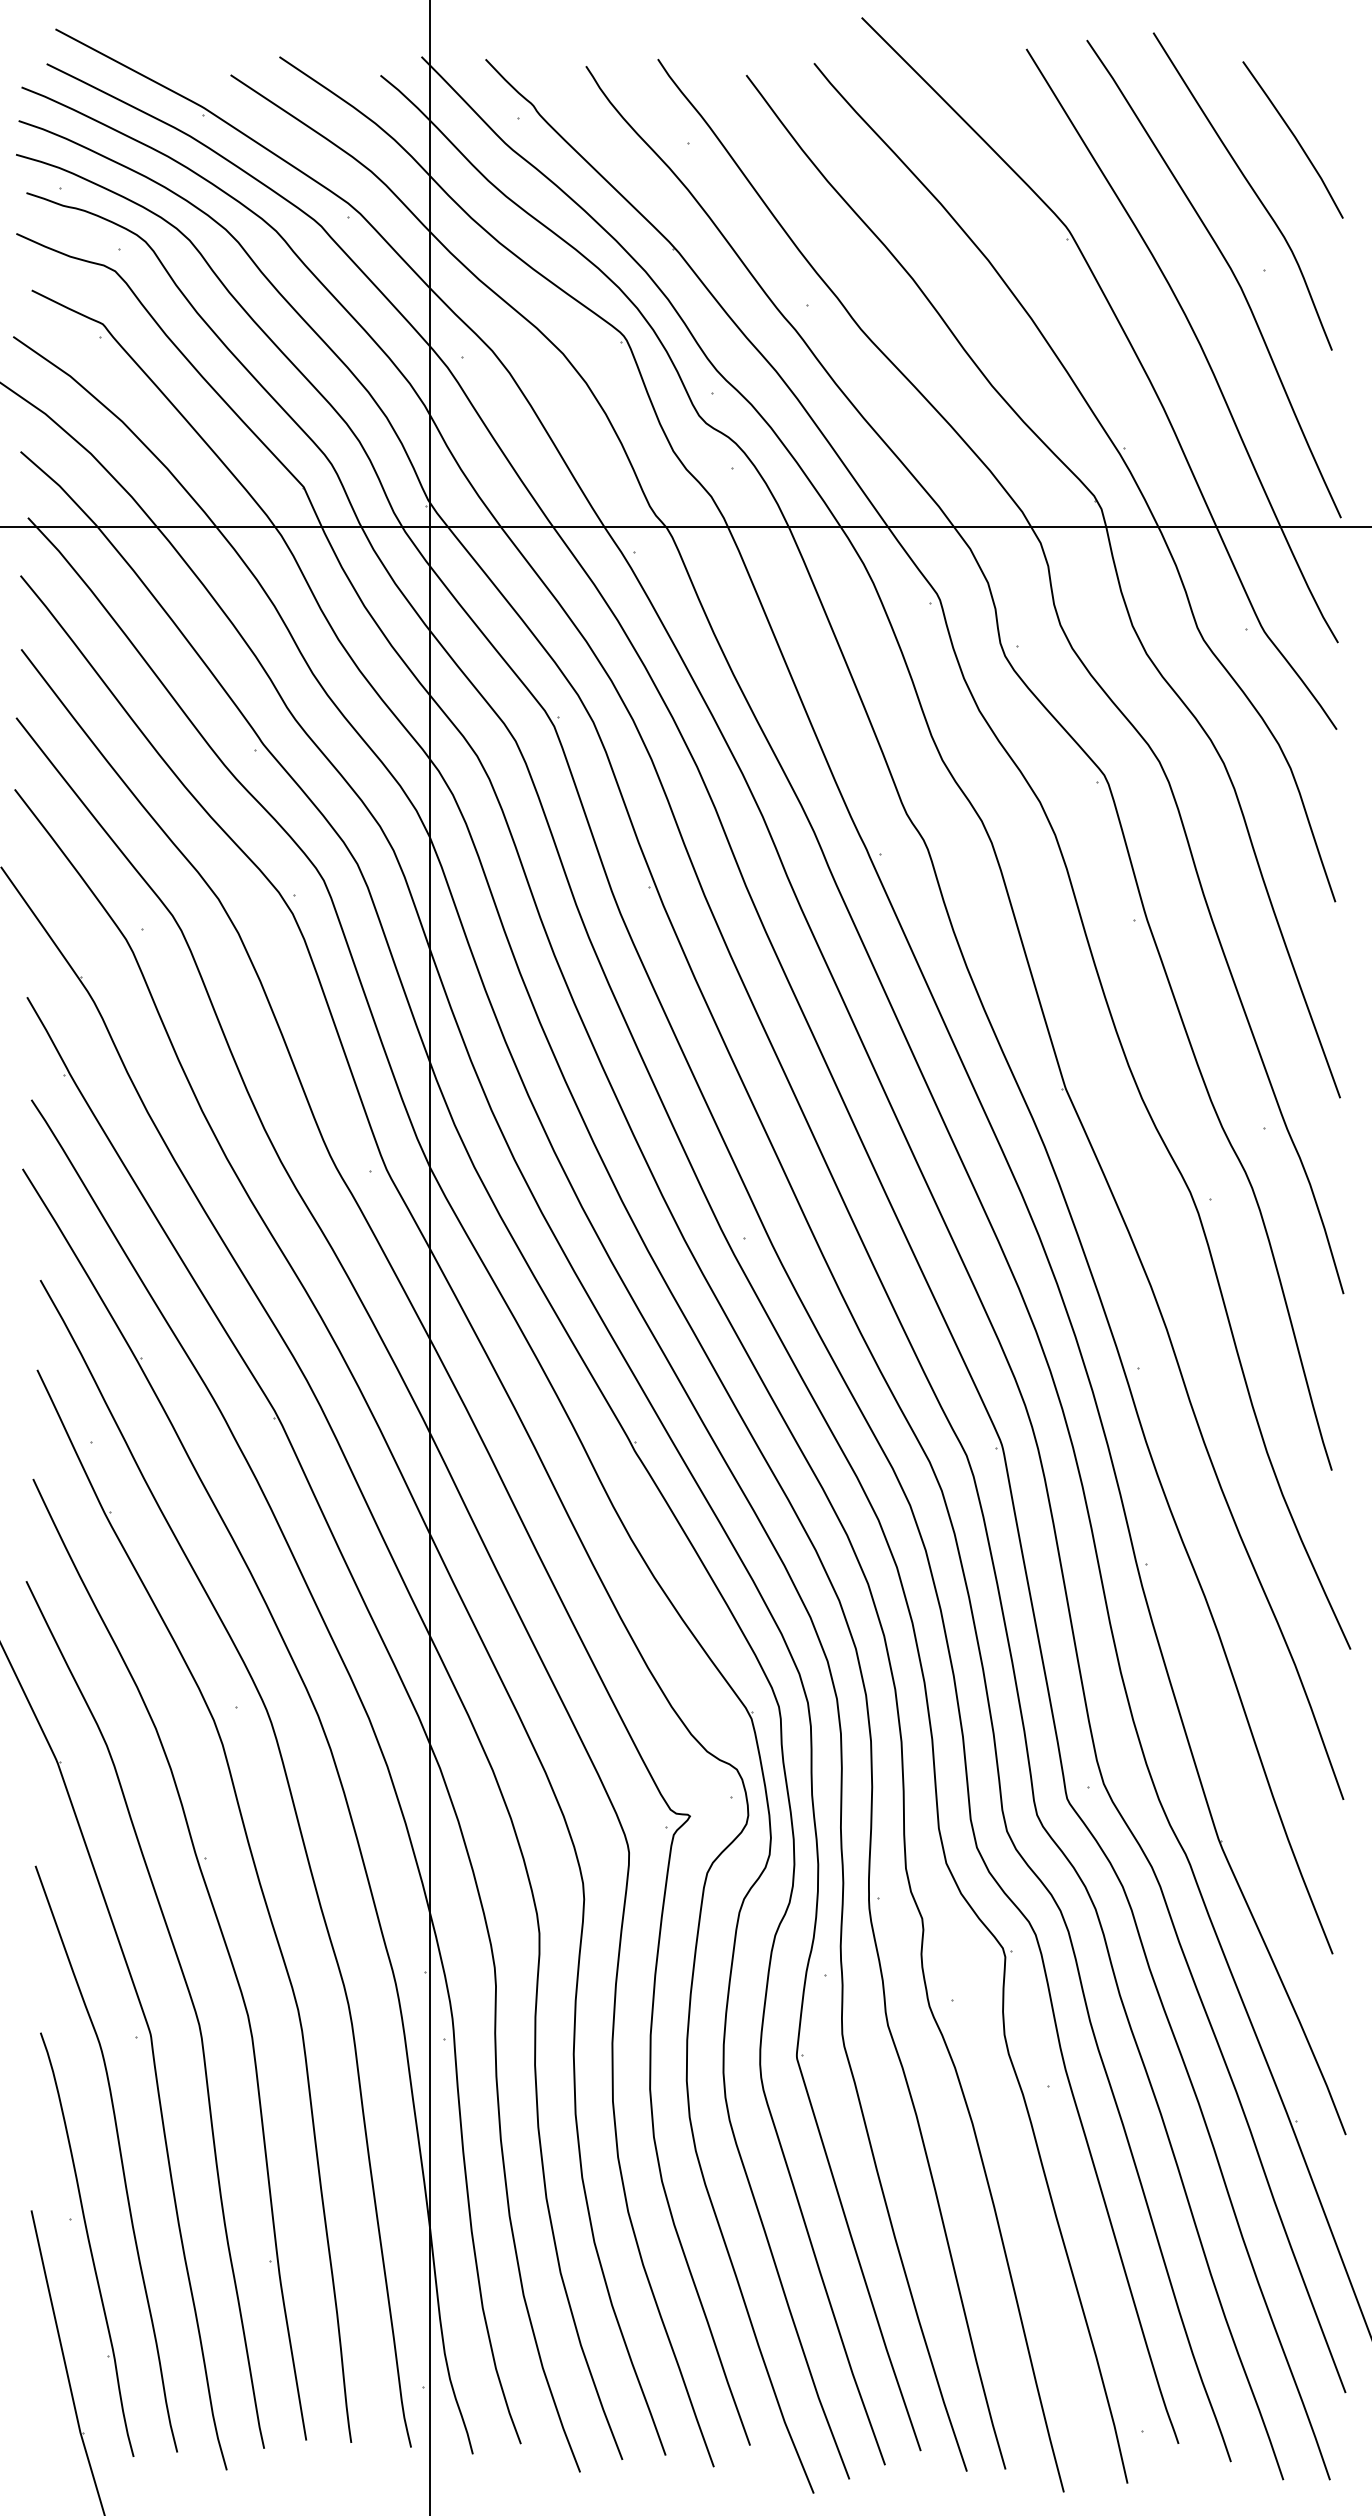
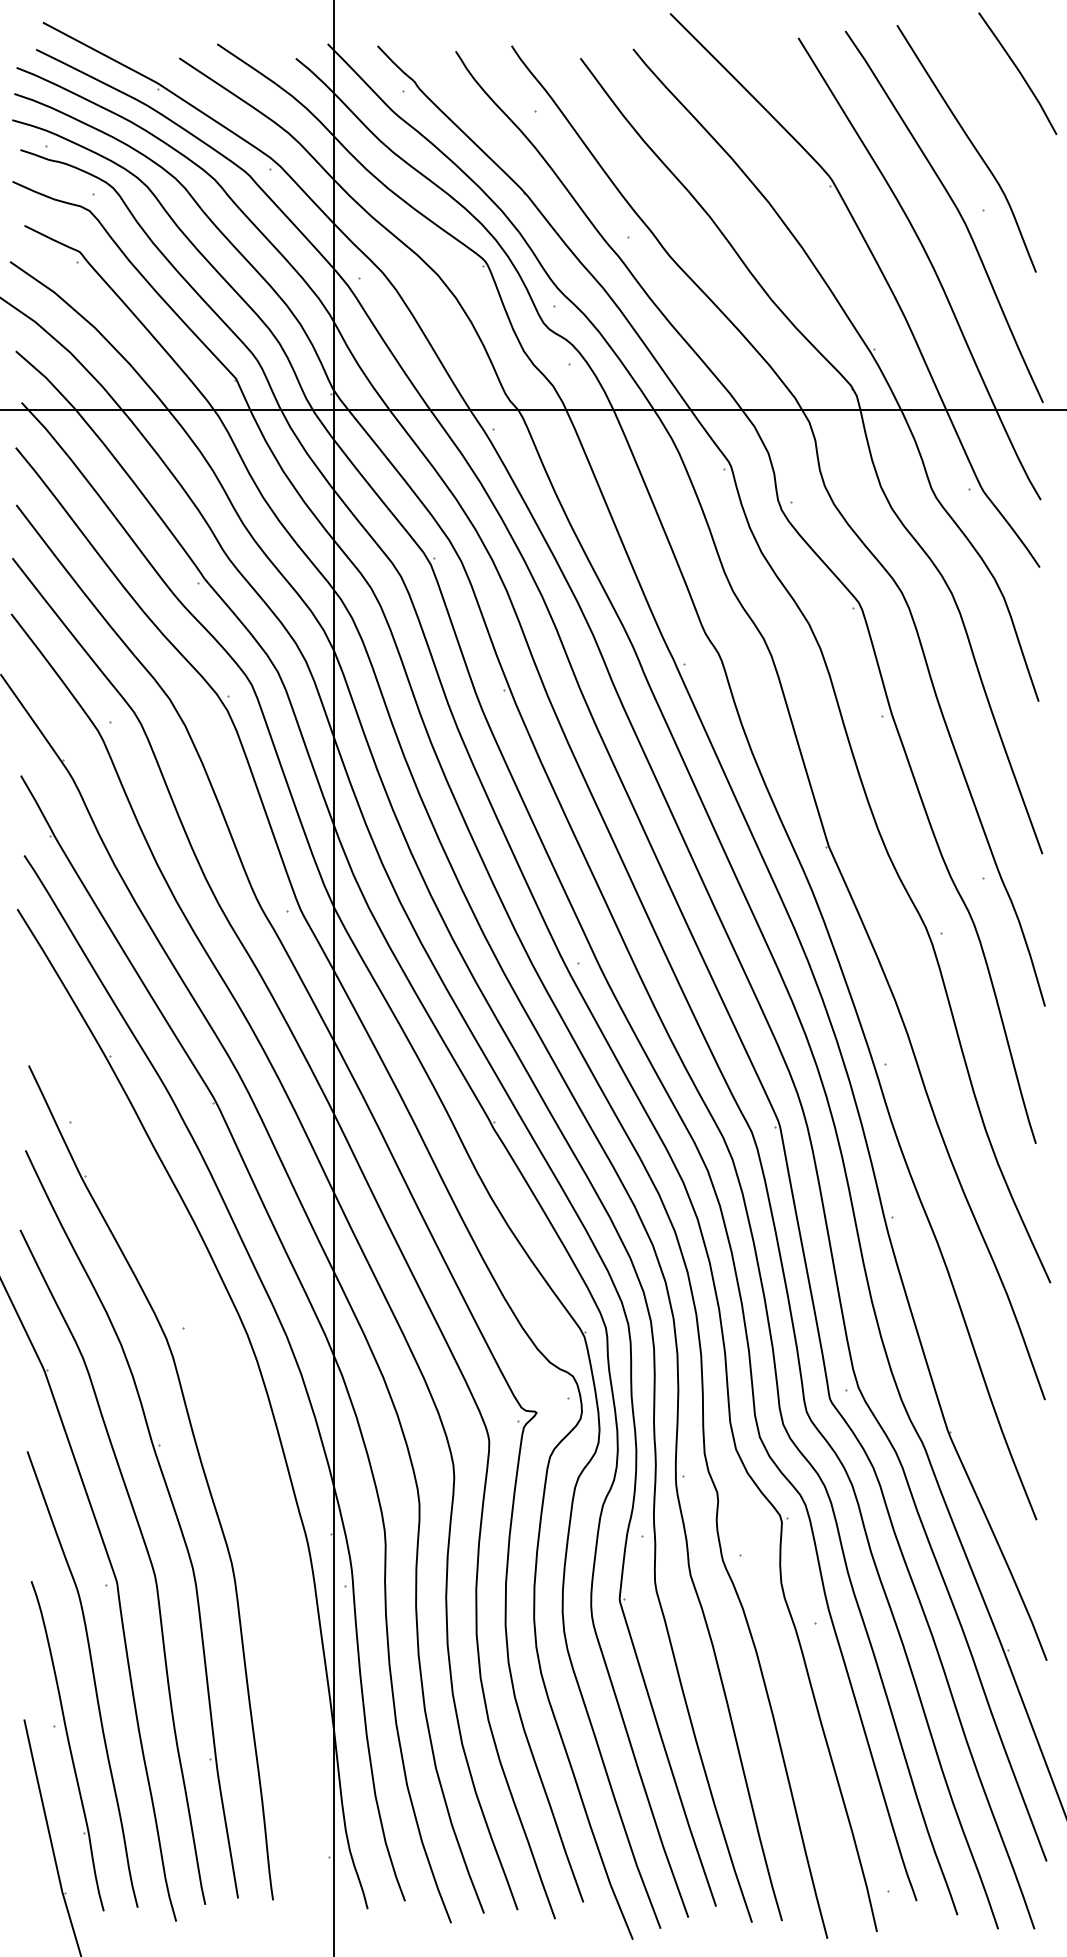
line: (1293, 138) -> (1018, 72), moved
curve: (302, 1846) -> (235, 1436), removed

